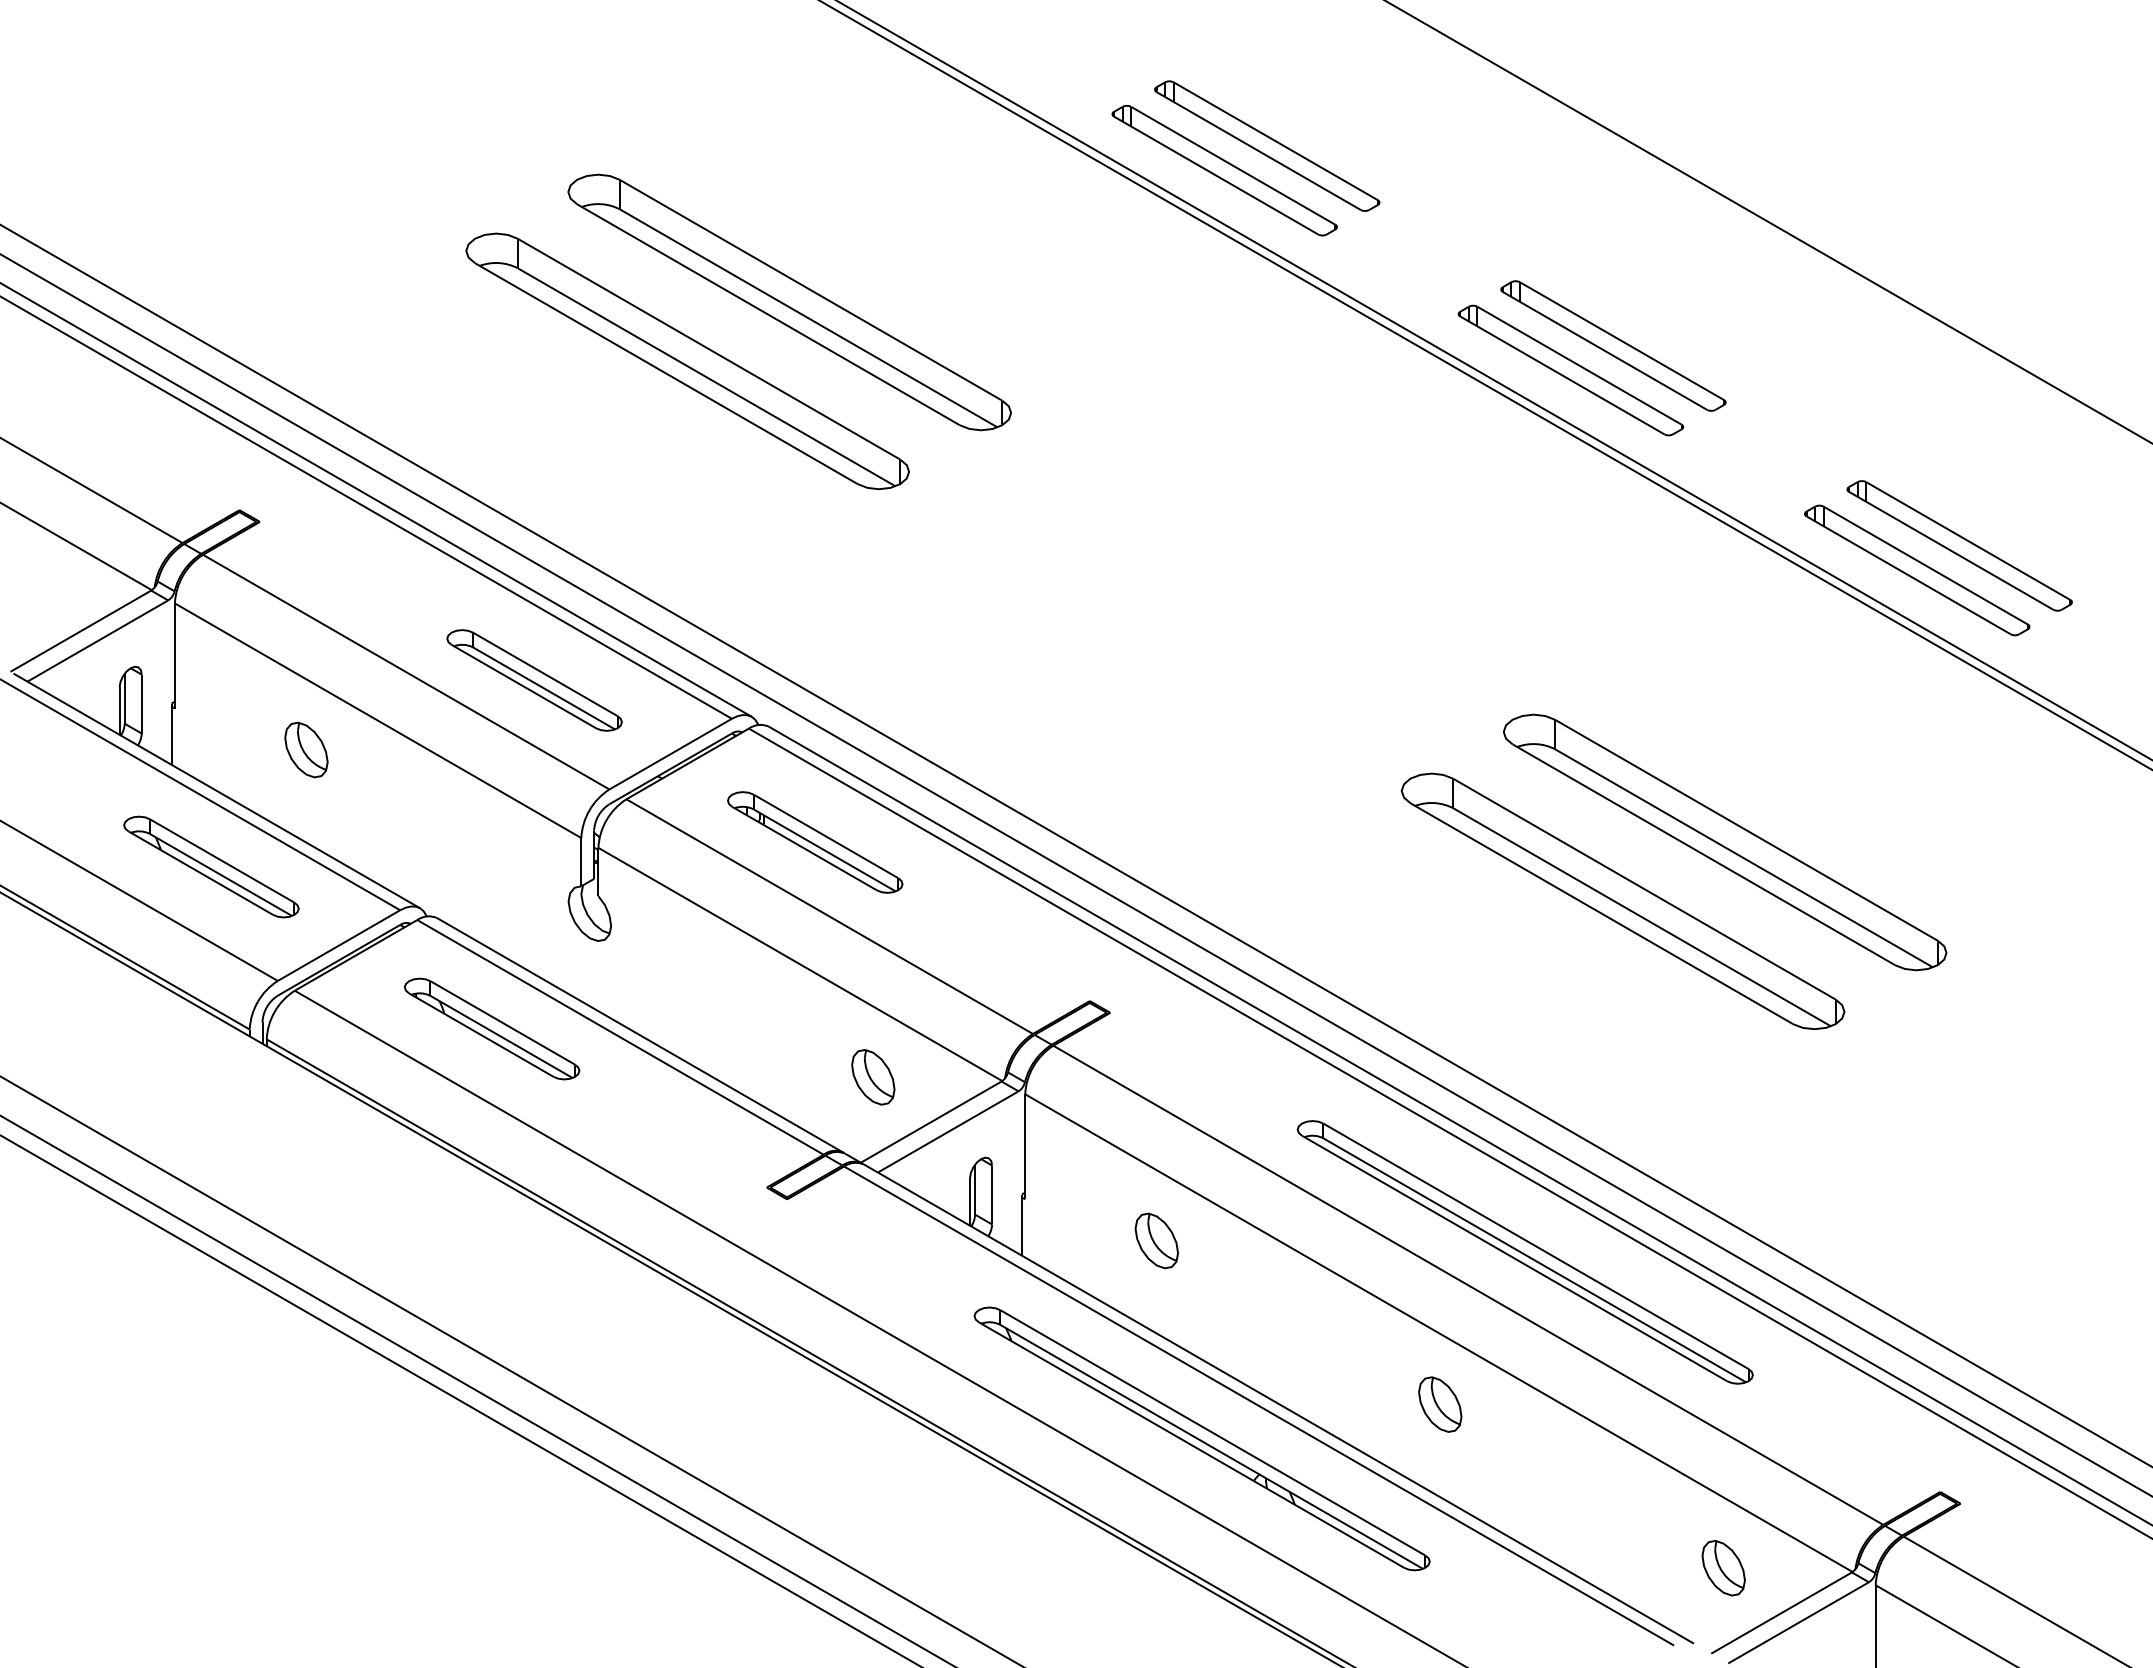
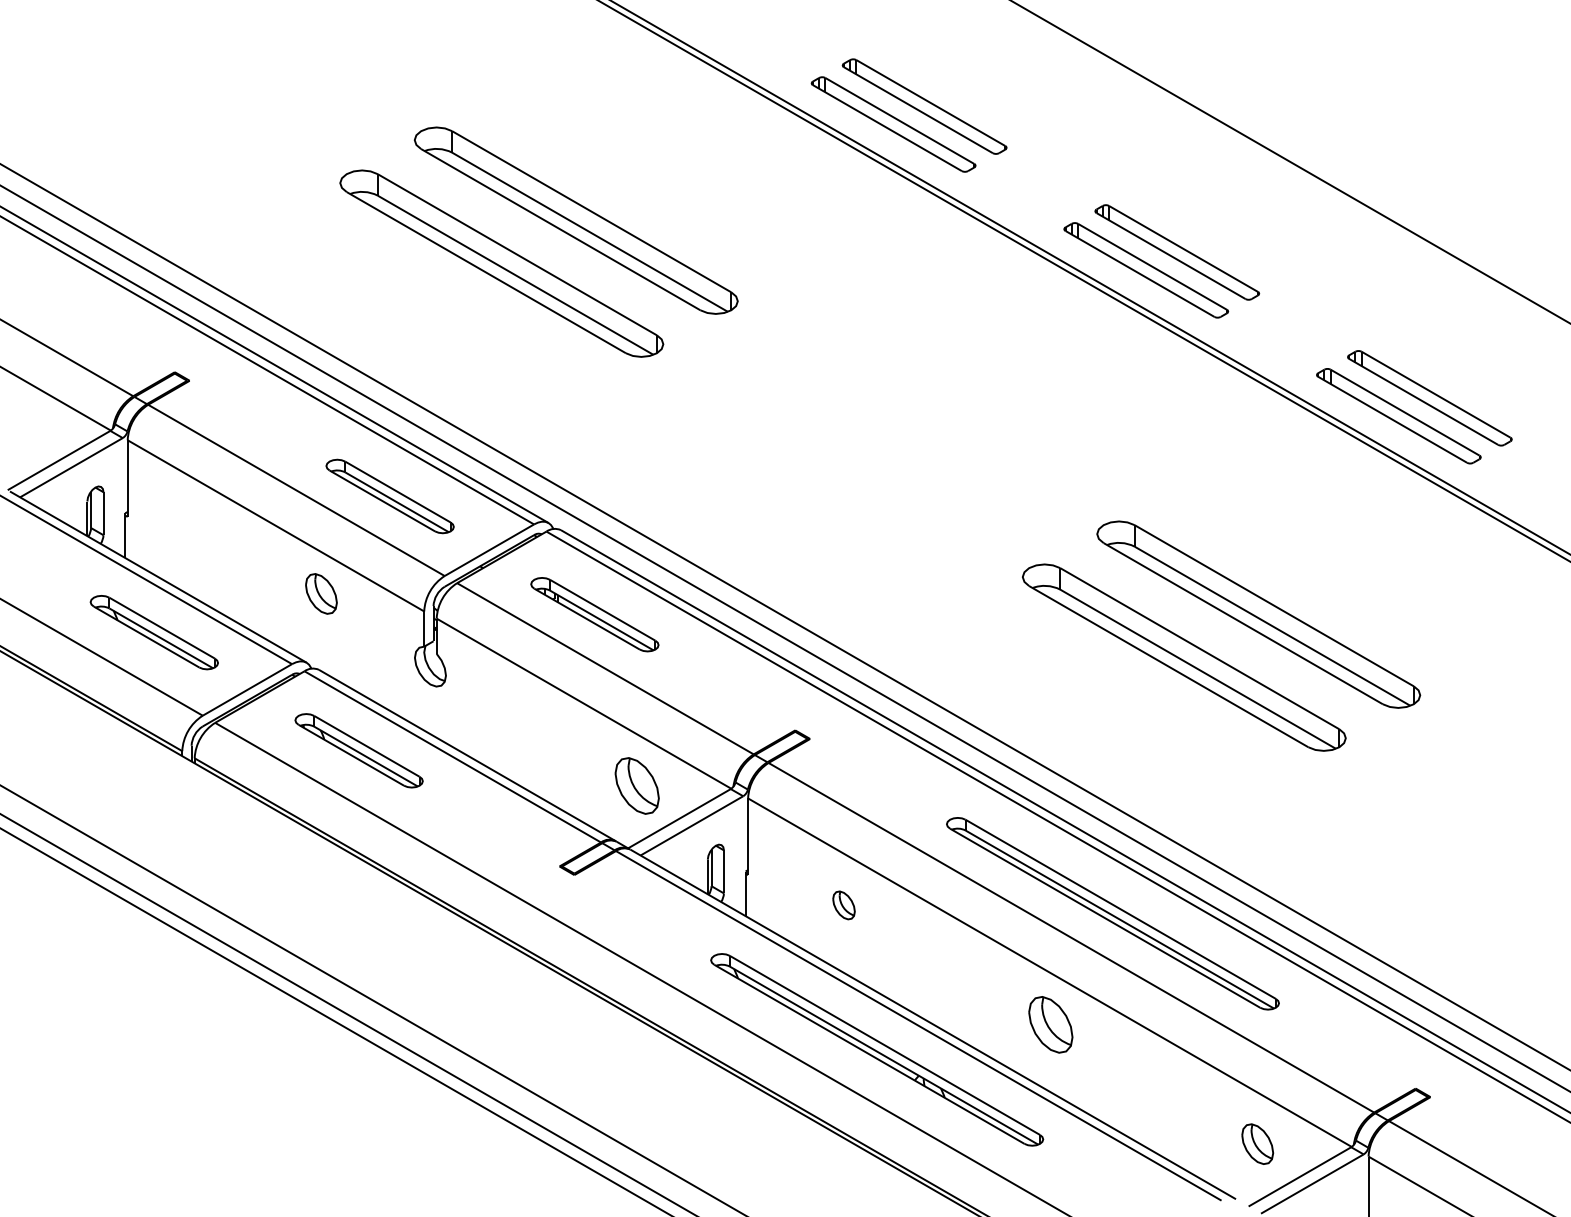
part: (306, 749) -> (321, 593), moved
part: (873, 1077) -> (637, 786), size x1.4
part: (1156, 1240) -> (843, 905), size x0.7
part: (1440, 1404) -> (1051, 1024), size x1.4

